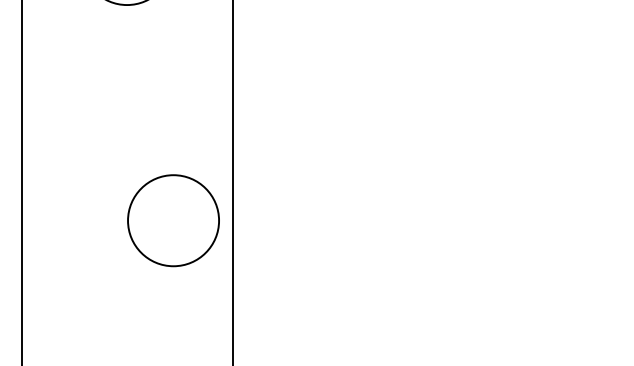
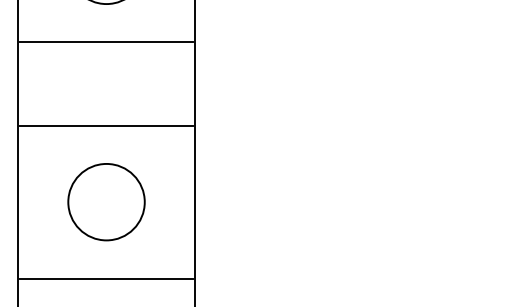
line: (127, 50) -> (106, 42), added
line: (127, 149) -> (106, 125), added
circle: (173, 221) -> (106, 202), moved
line: (127, 331) -> (106, 278), added

